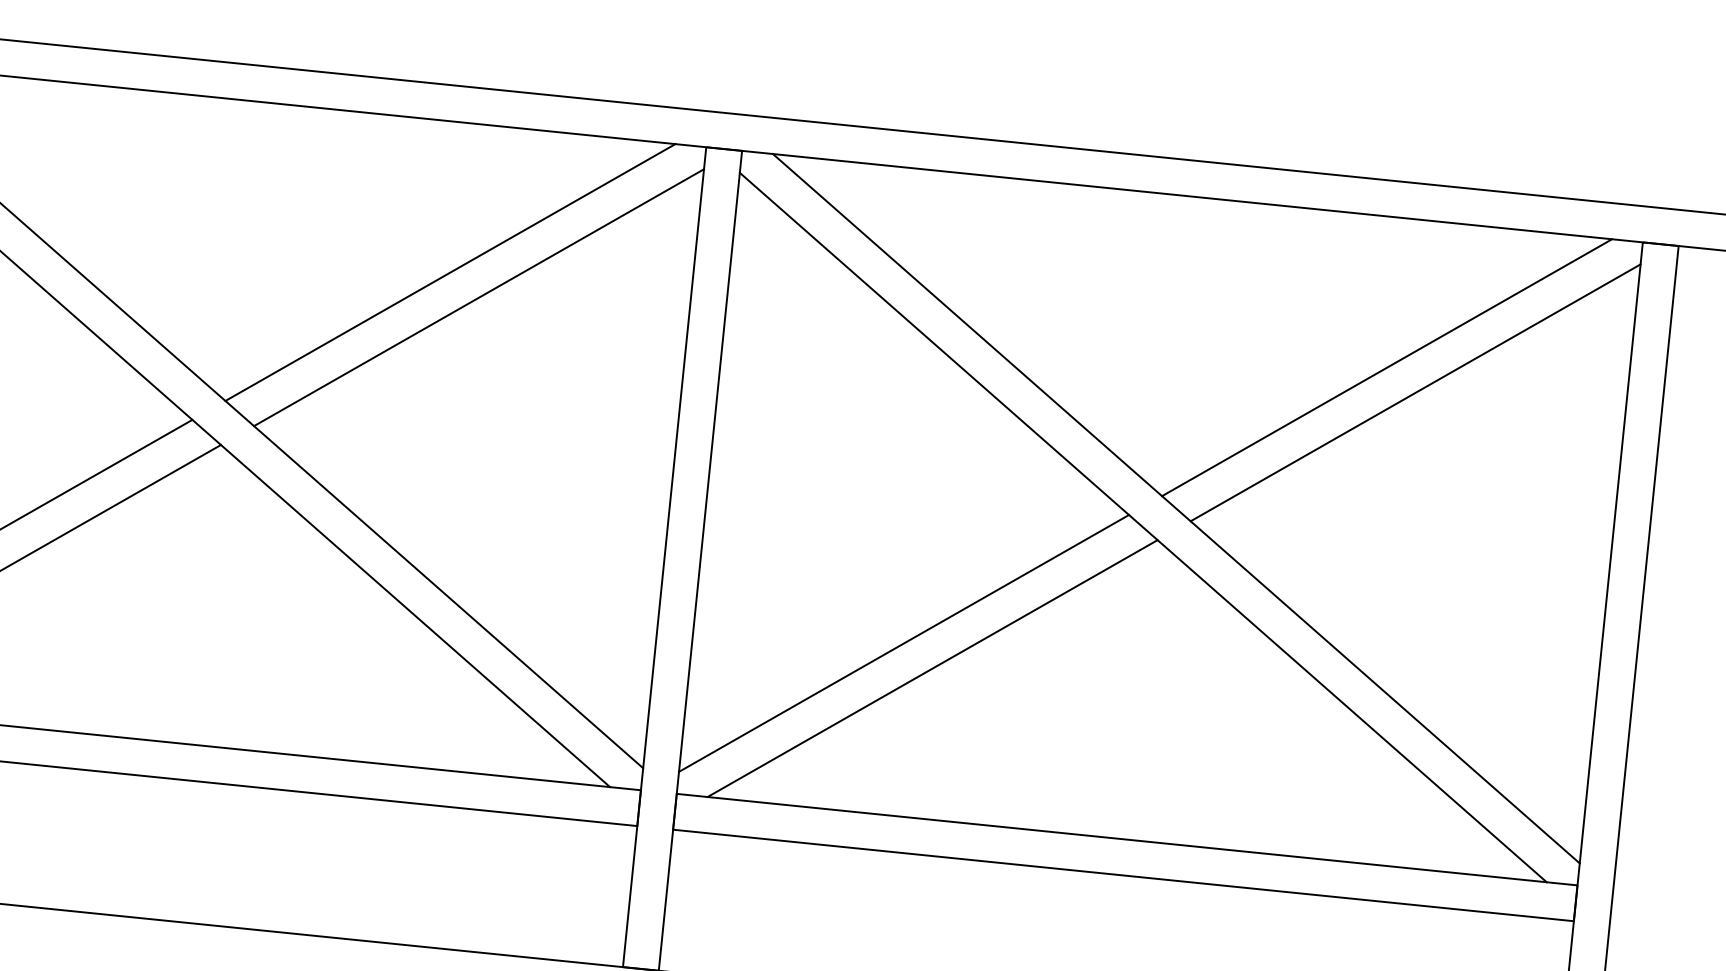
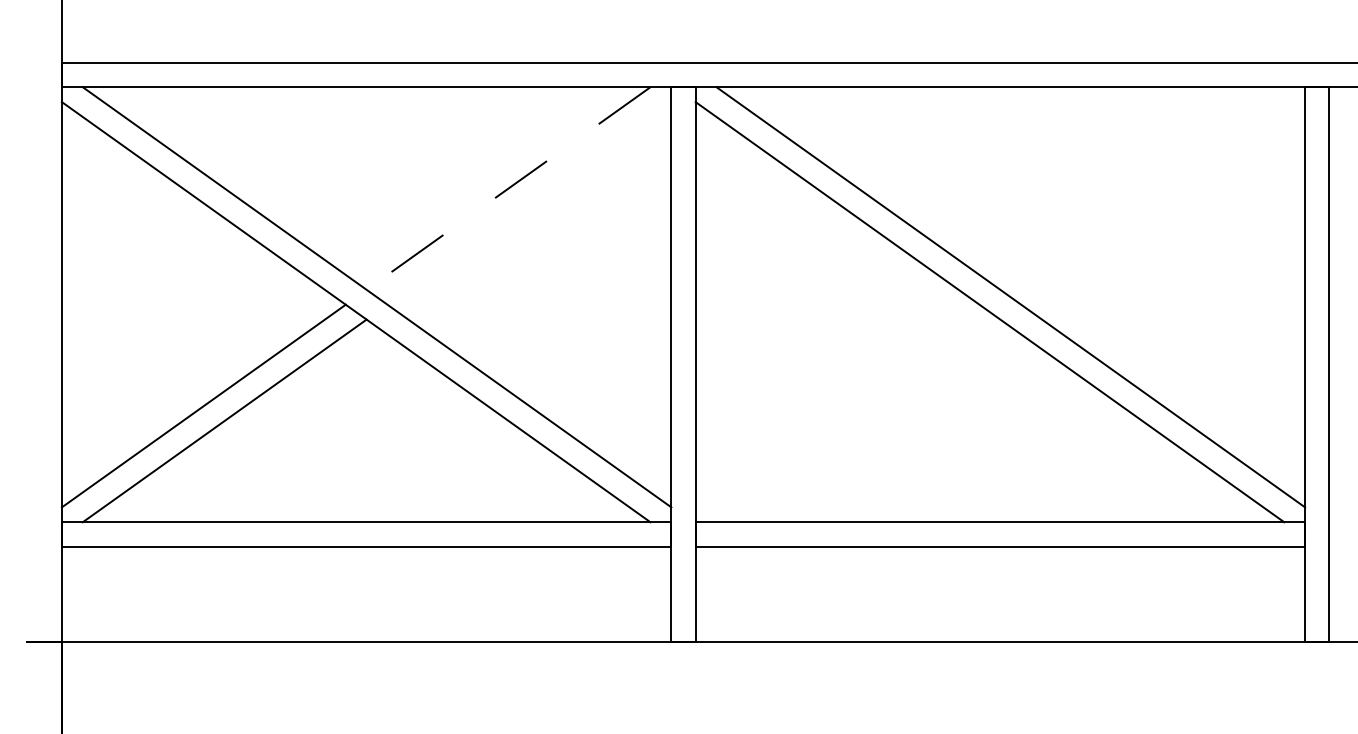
line: (450, 272) -> (508, 188), solid -> dashed
line: (479, 297) -> (529, 203), removed
line: (1387, 367) -> (1142, 188), removed
line: (1416, 393) -> (1163, 203), removed
line: (903, 642) -> (837, 405), removed
line: (932, 667) -> (858, 420), removed

